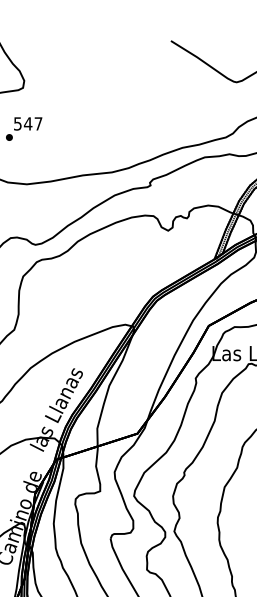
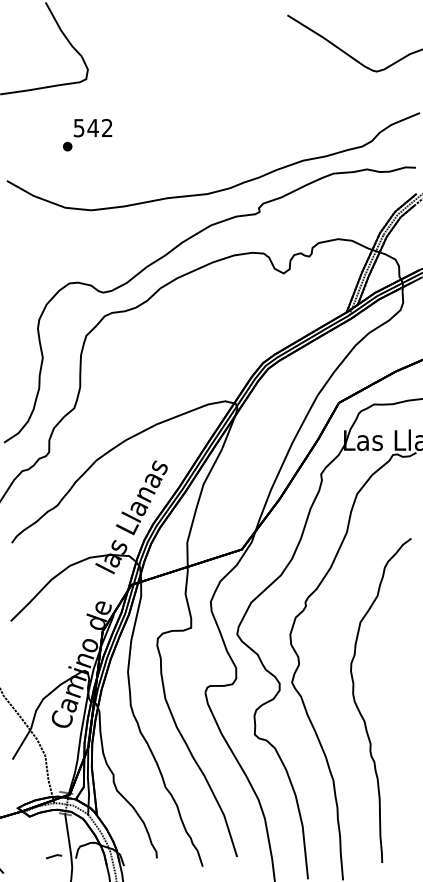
text: (38, 123) -> (107, 127), 547 -> 542

